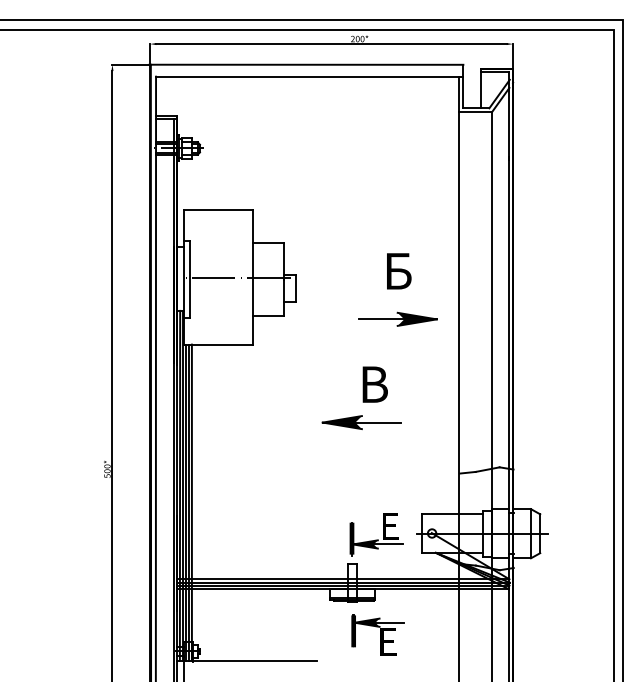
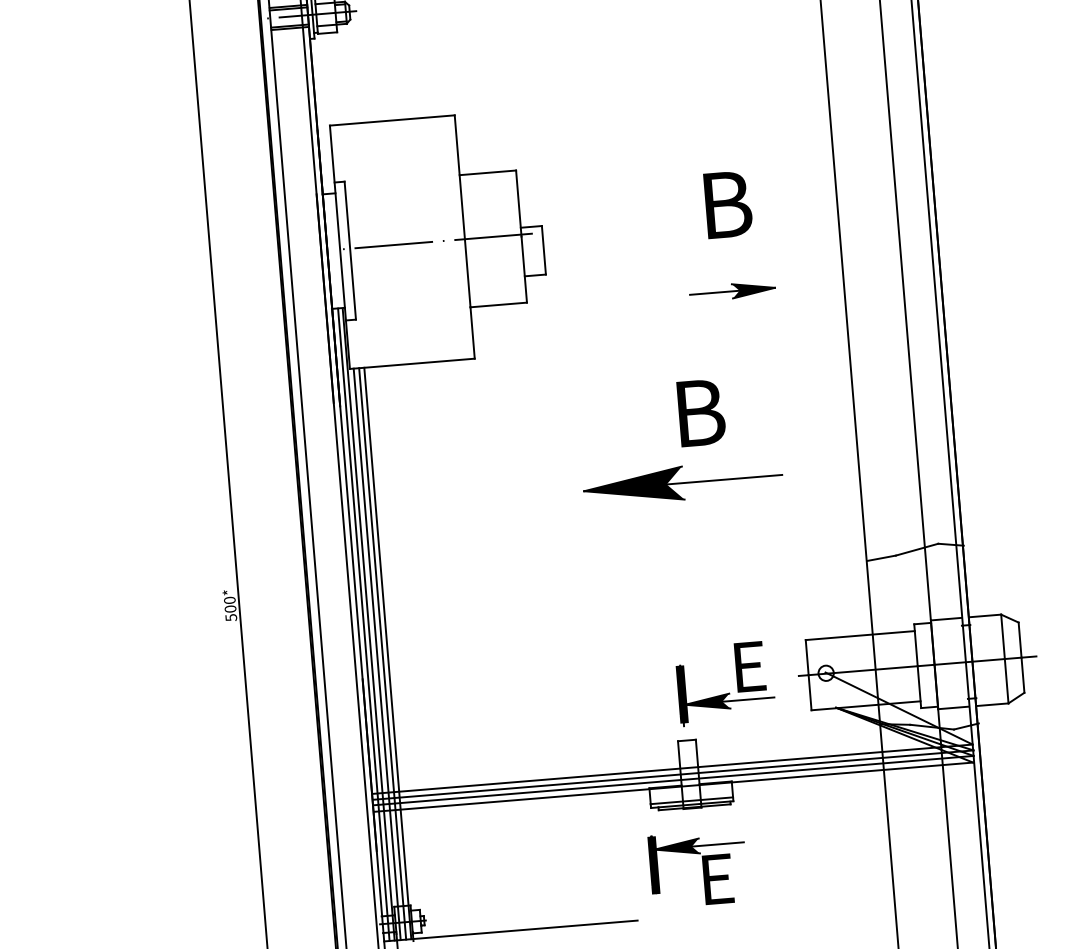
text: (402, 270) -> (733, 202), Б -> В
part: (397, 318) -> (731, 290), size x0.6
part: (361, 422) -> (682, 483), size x1.4
part: (377, 634) -> (697, 867), moved

